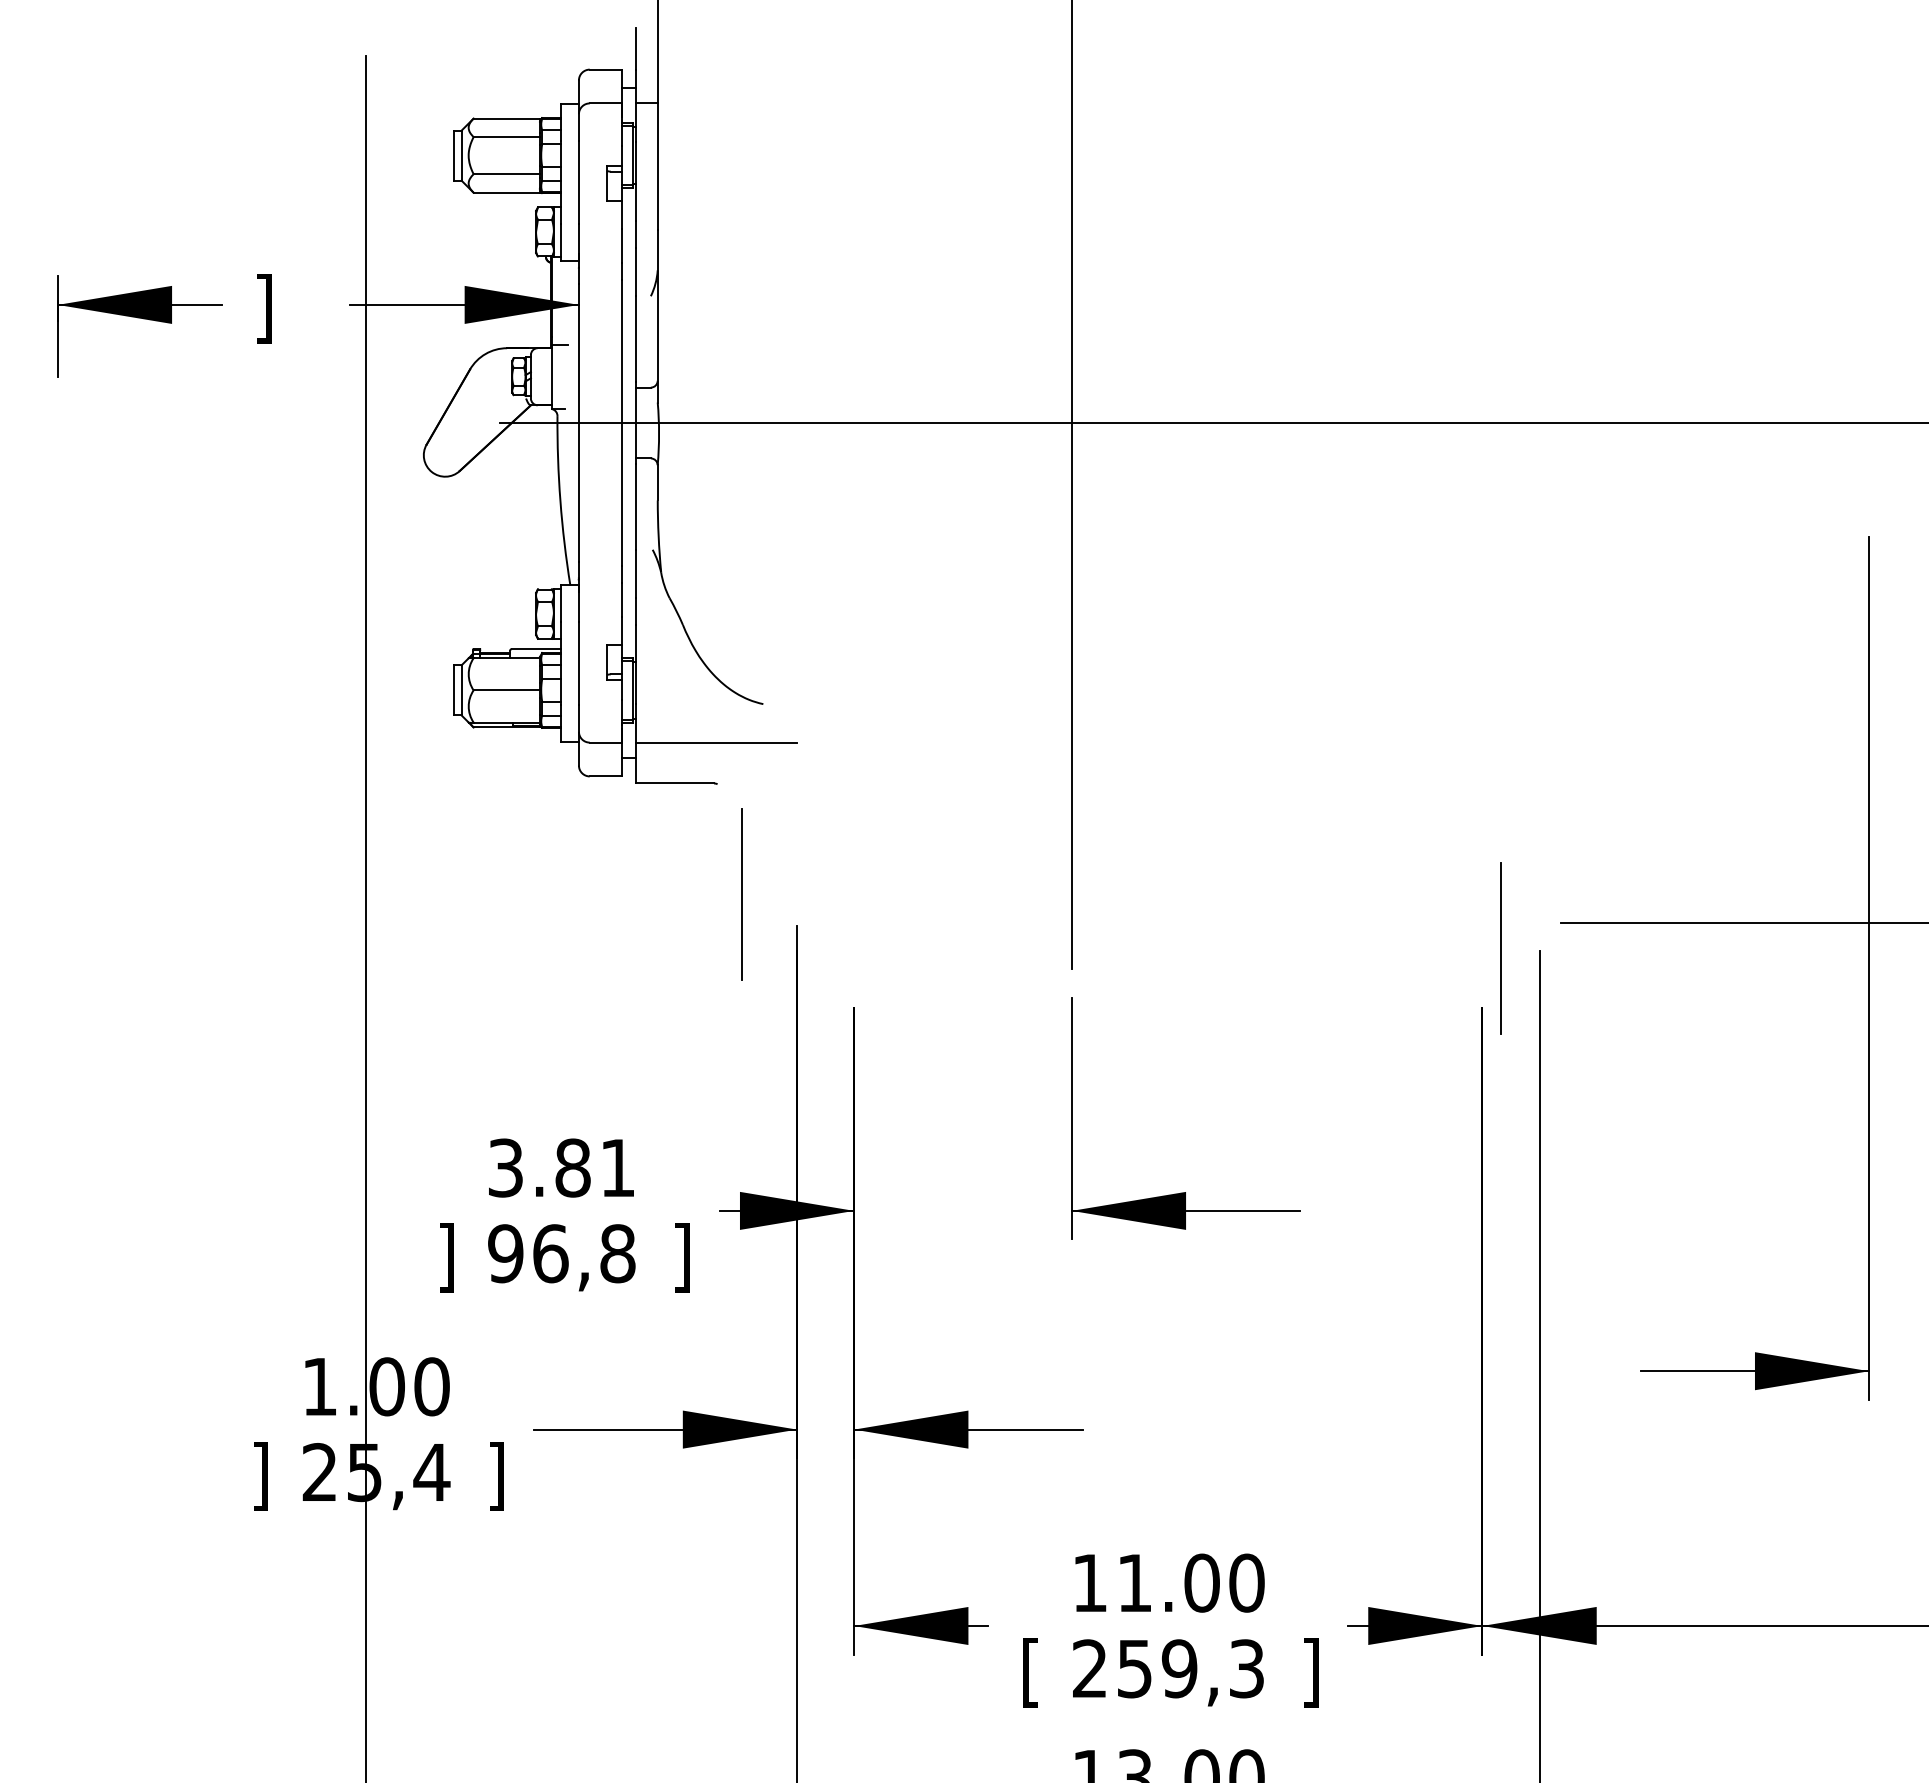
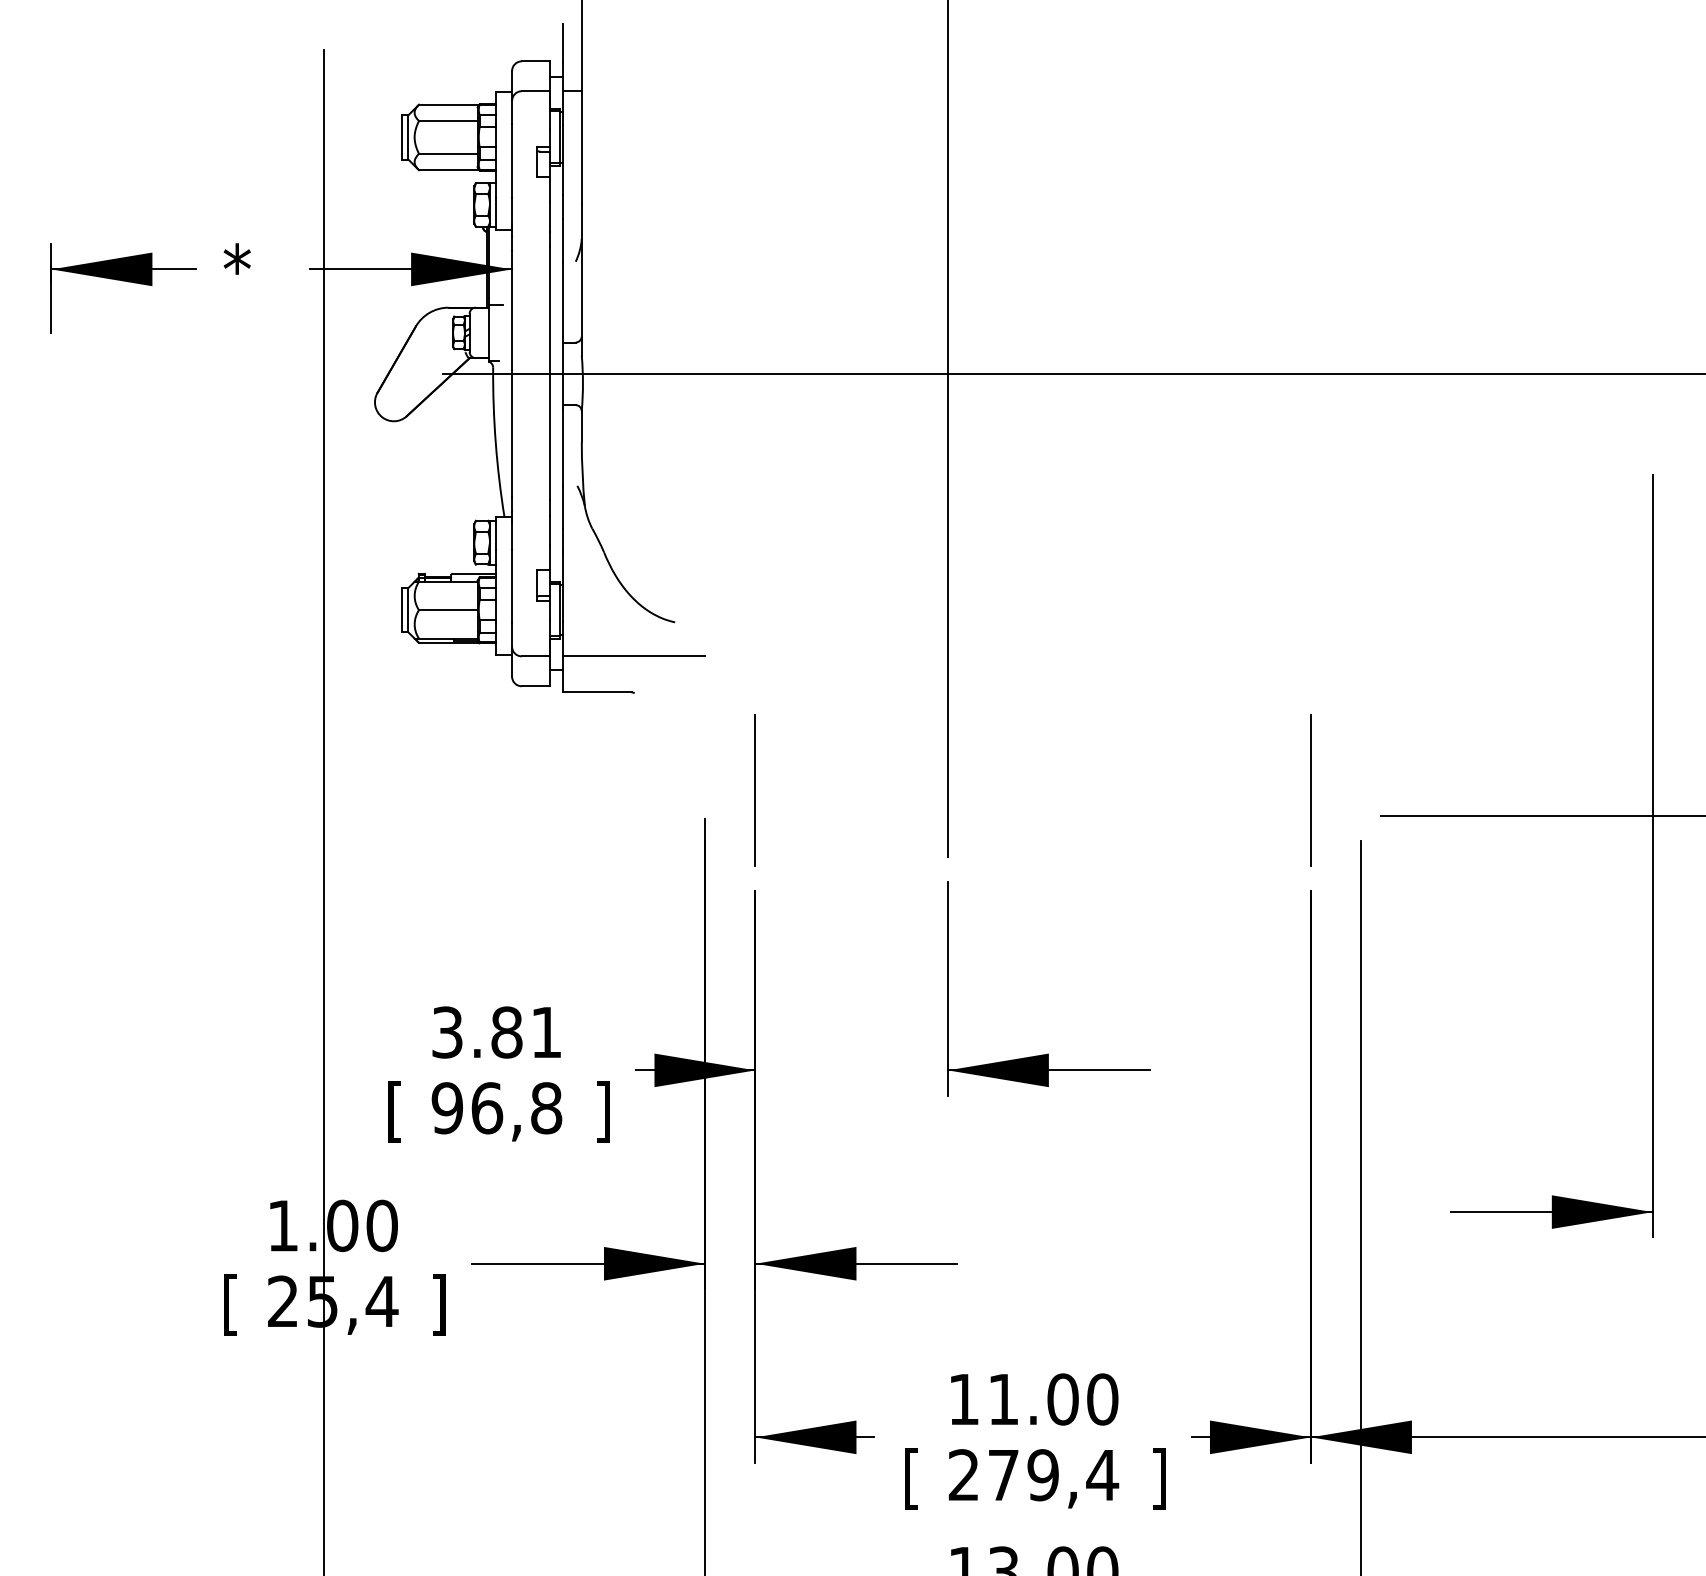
text: (267, 308) -> (236, 272), ] -> *
line: (741, 894) -> (754, 790), moved
line: (1500, 948) -> (1310, 790), moved
text: (446, 1257) -> (395, 1111), ] -> [
text: (260, 1476) -> (230, 1305), ] -> [
text: (1191, 1668) -> (1053, 1474), 259,3 -> 279,4

